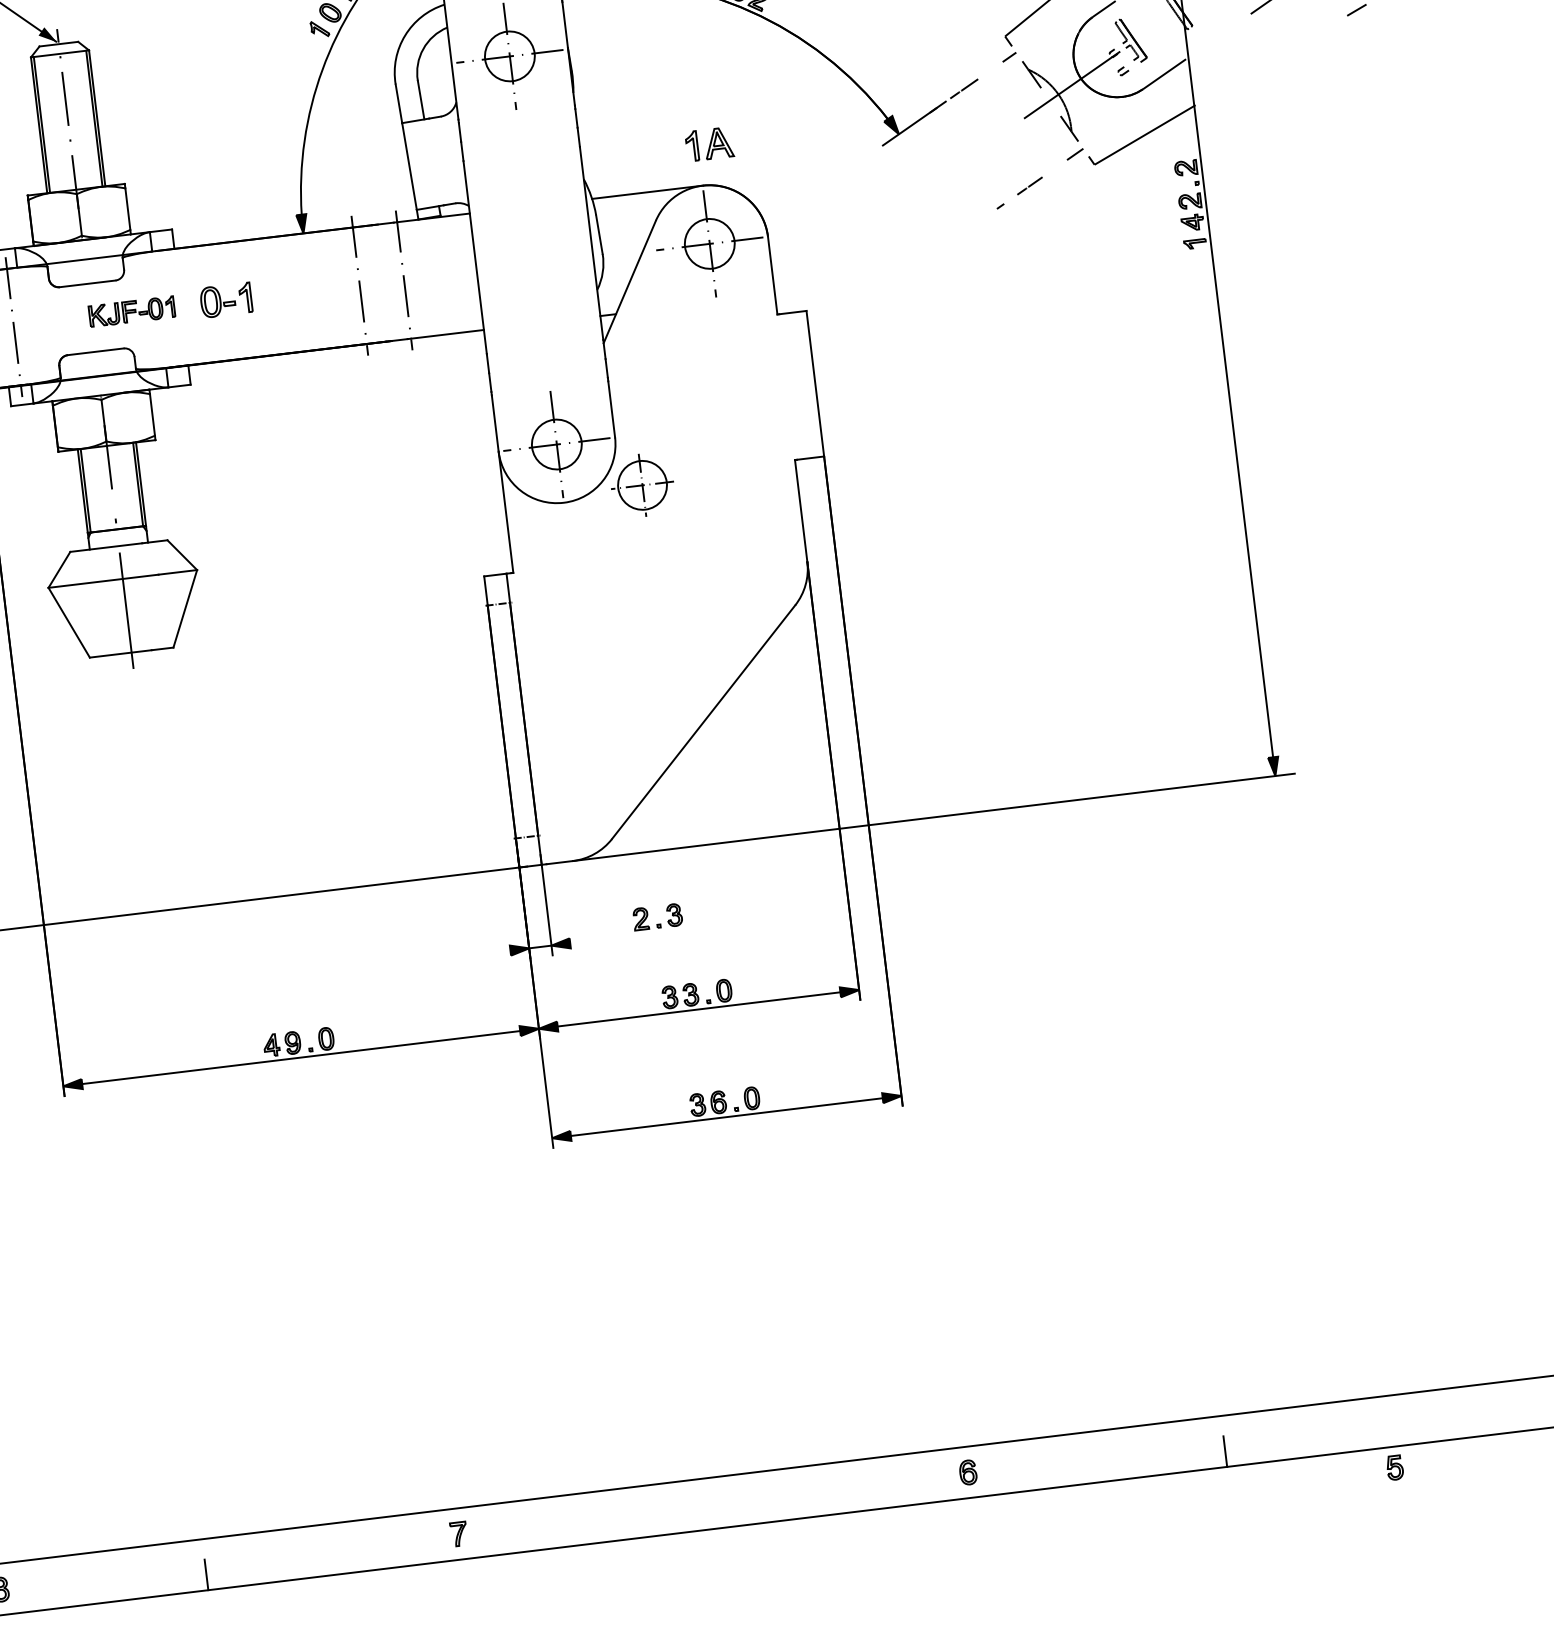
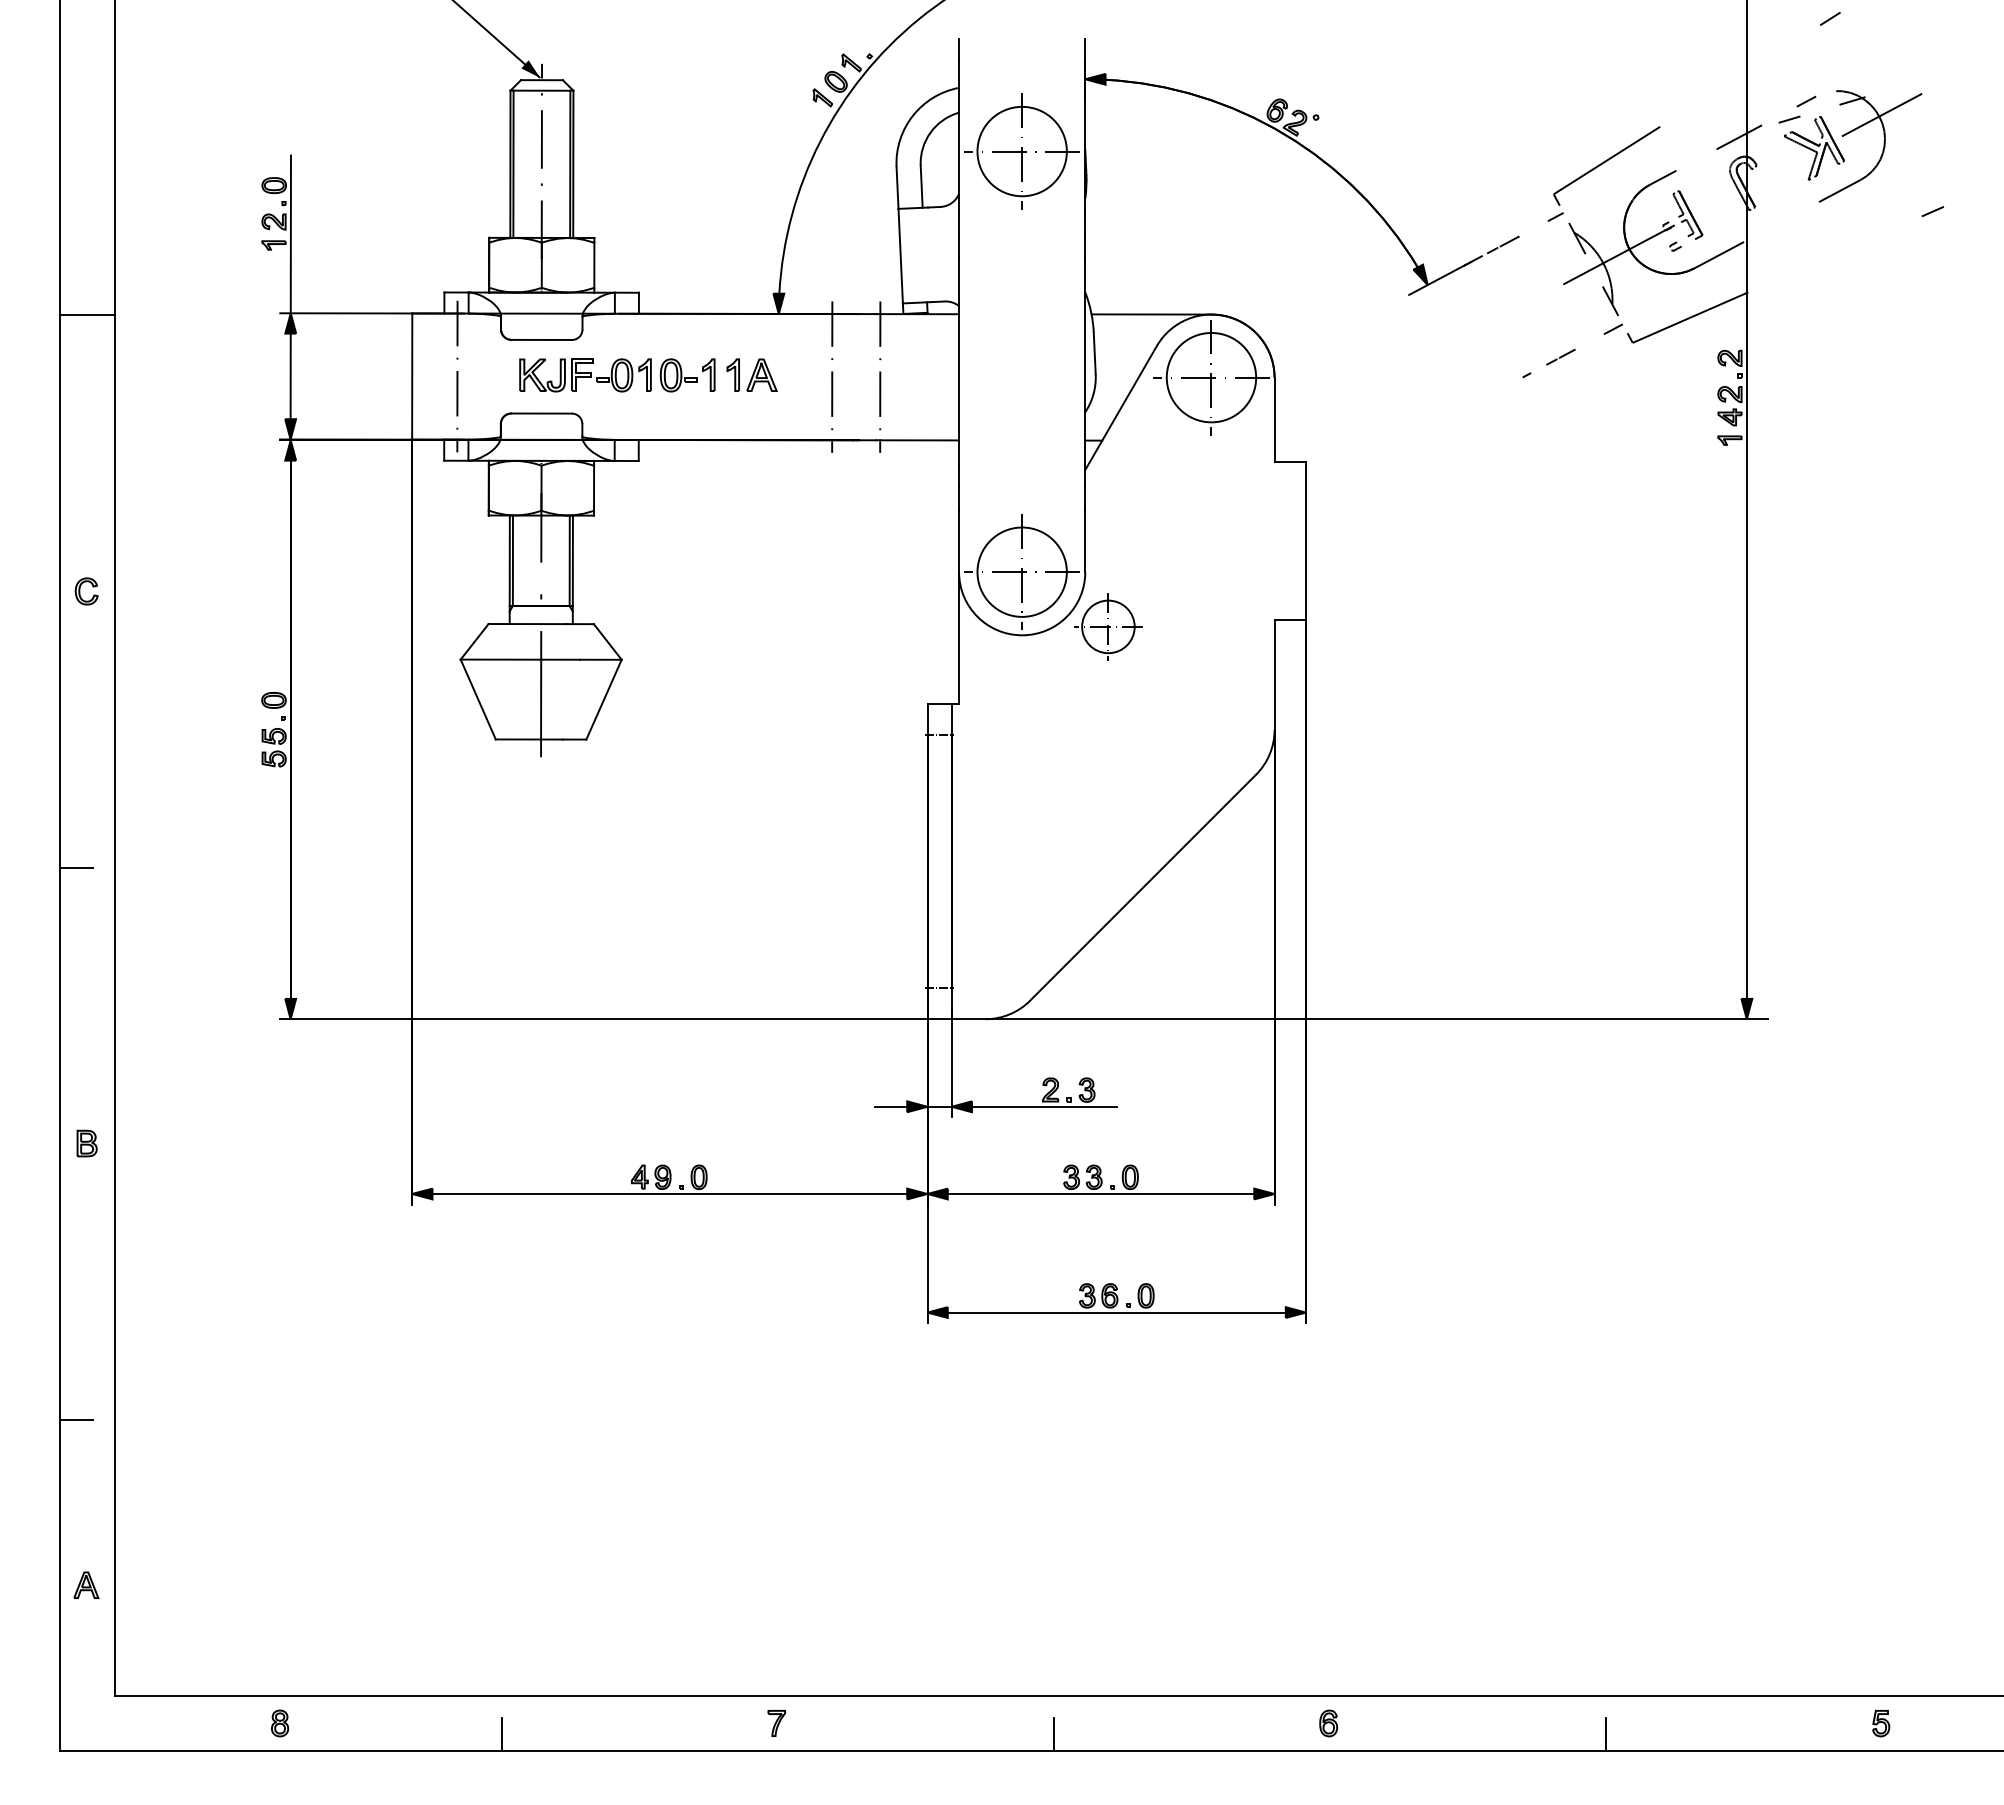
circle: (509, 56) -> (1021, 151), size x1.67
part: (708, 143) -> (751, 374), moved
circle: (709, 243) -> (1211, 377), size x1.67
part: (131, 311) -> (585, 375), size x1.43
circle: (556, 443) -> (1021, 571), size x1.67
line: (637, 935) -> (1044, 1106), added
line: (495, 952) -> (890, 1106), added
part: (1395, 1467) -> (1881, 1723), moved
line: (715, 1512) -> (1053, 1733), added

